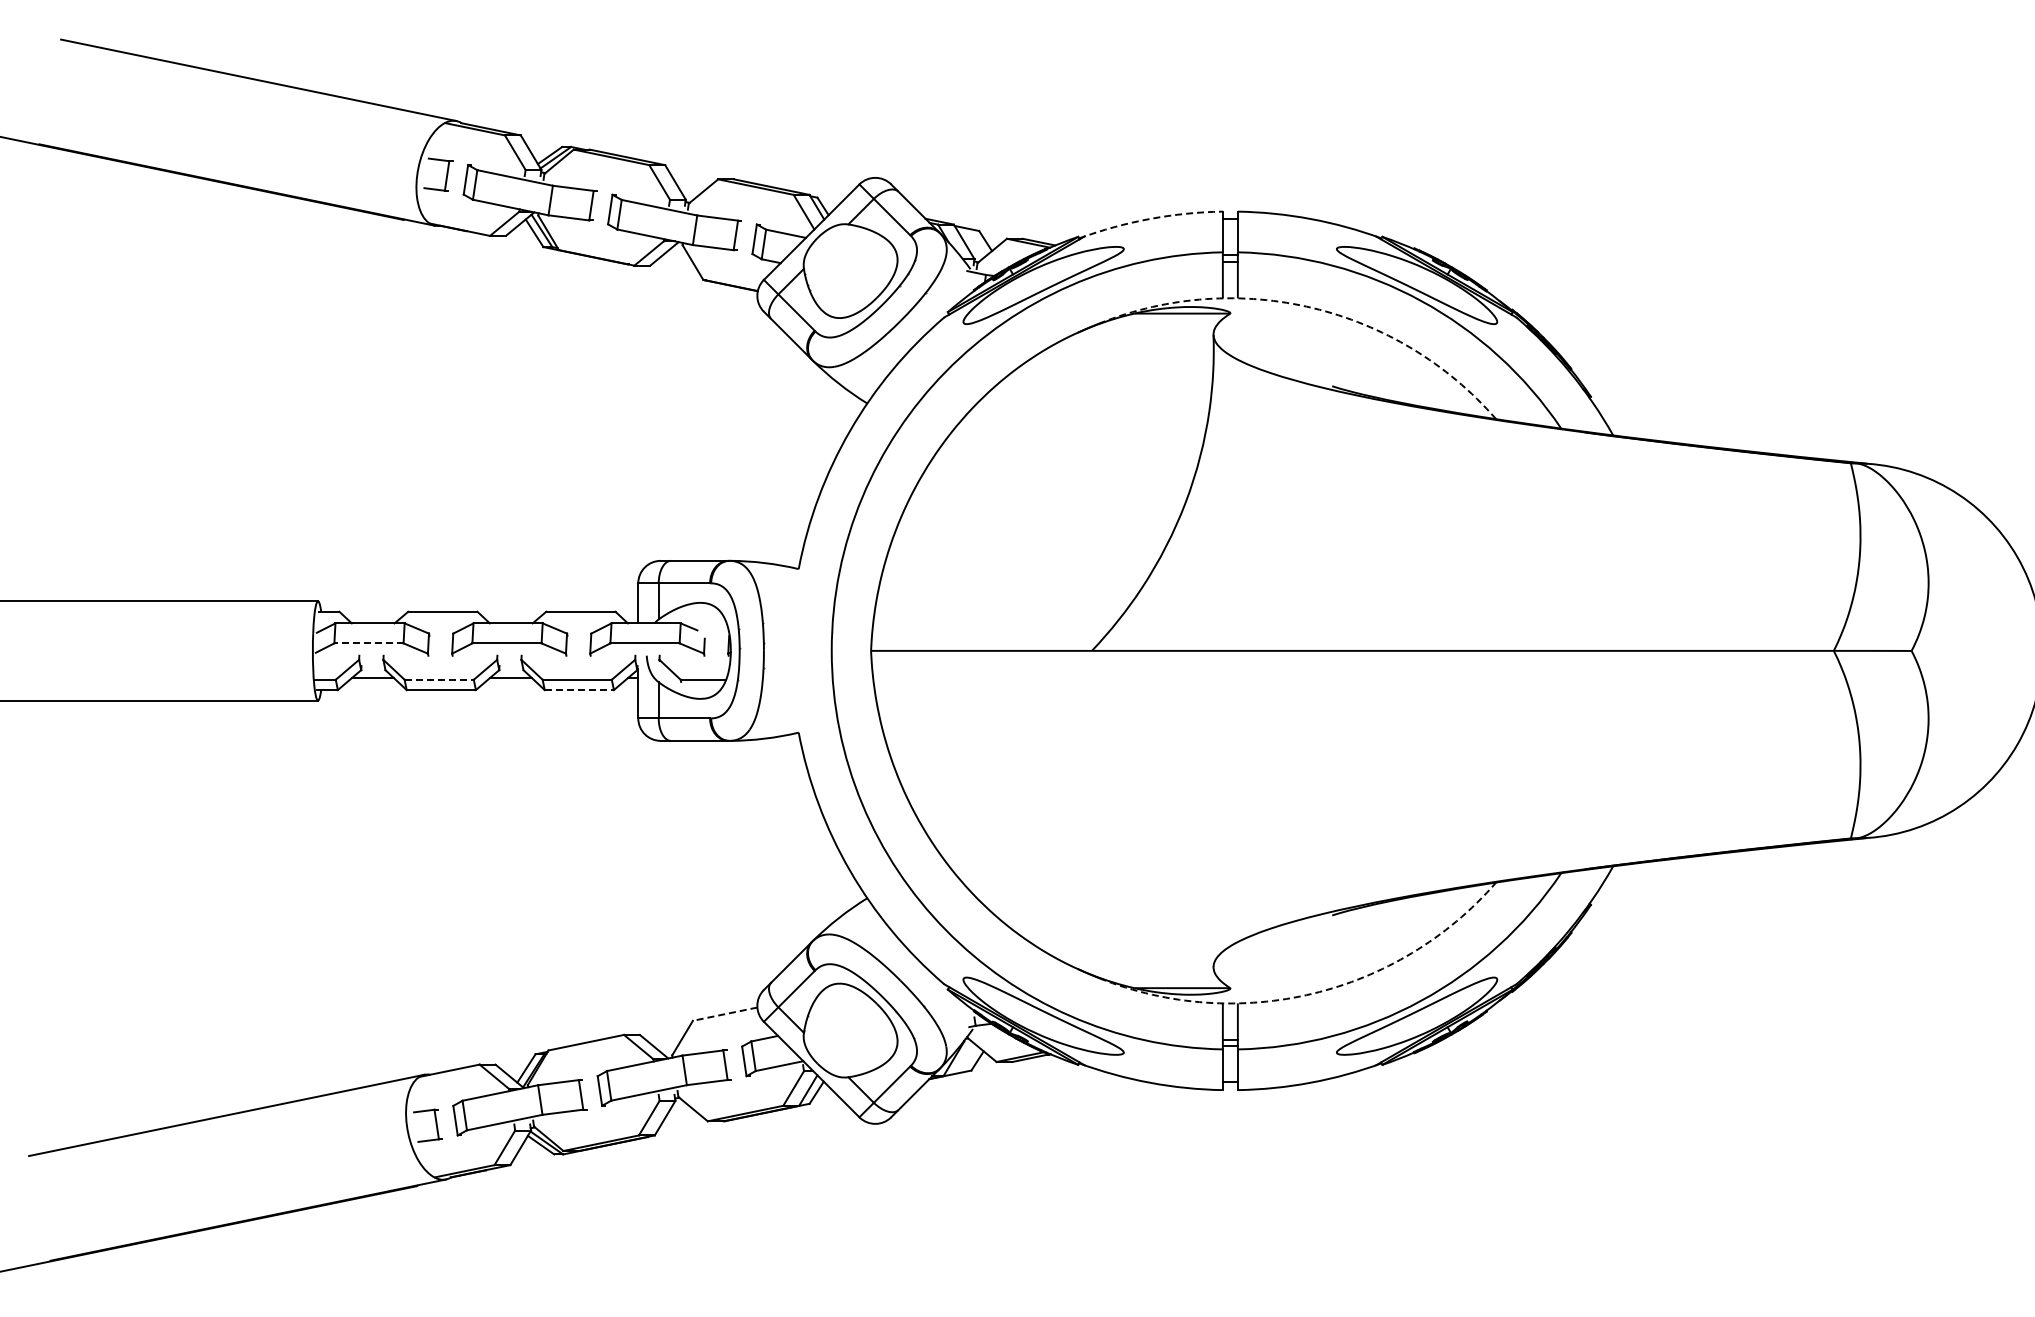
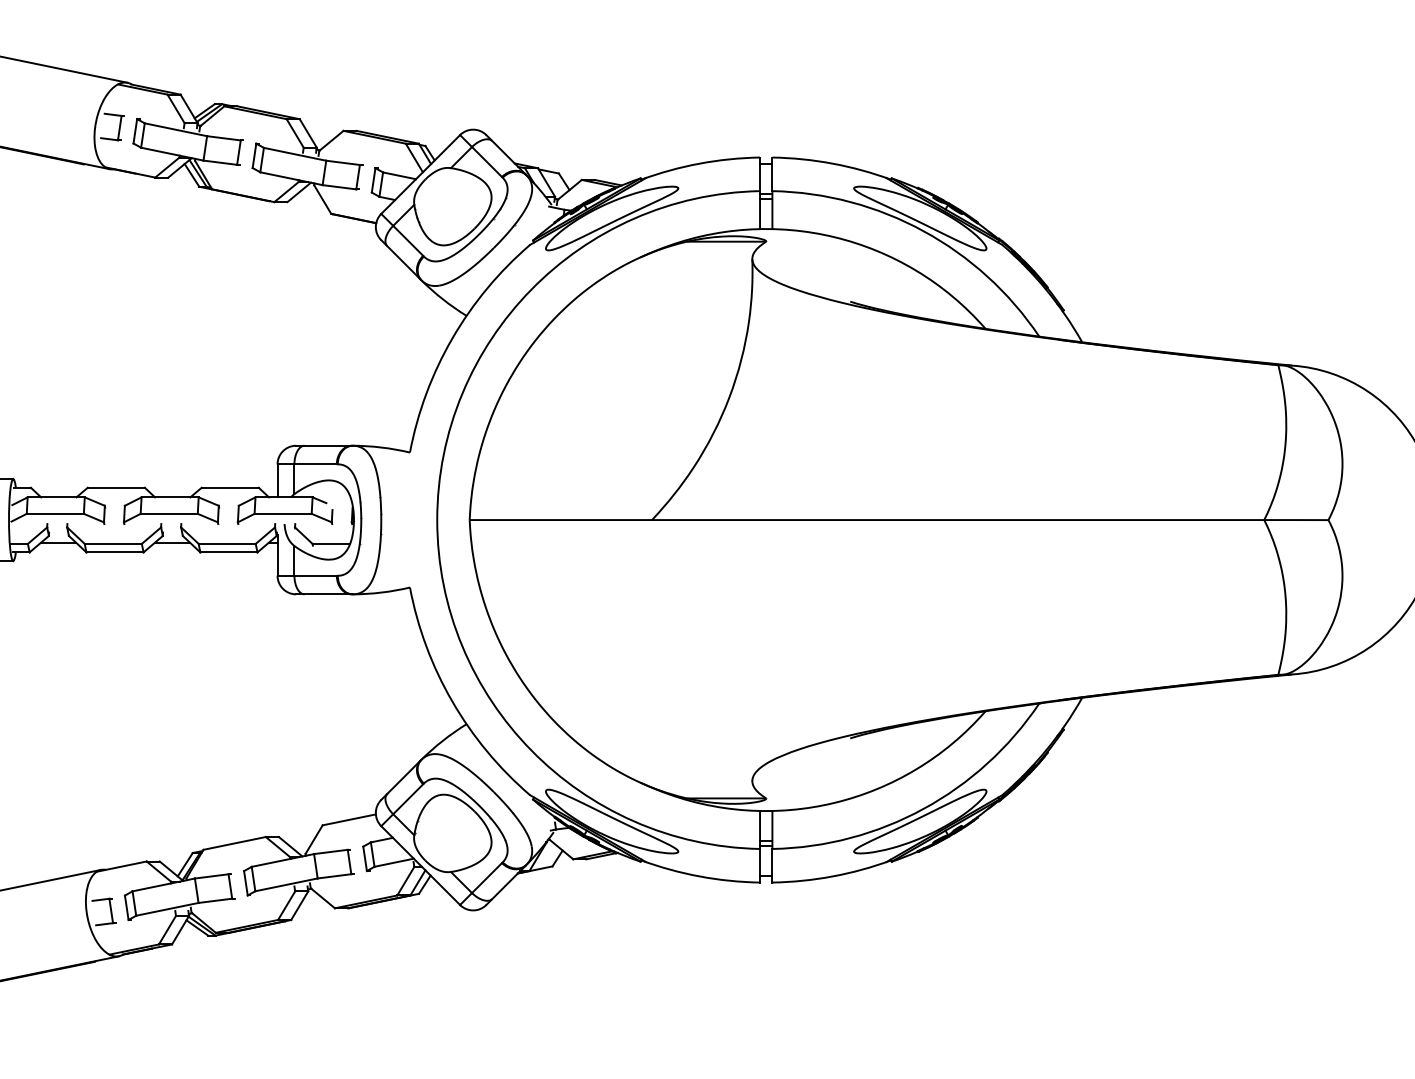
arc: (1149, 219) -> (699, 164), dashed -> solid
arc: (1313, 308) -> (834, 237), dashed -> solid
line: (368, 643) -> (54, 513), dashed -> solid
line: (439, 679) -> (113, 543), dashed -> solid
line: (579, 690) -> (229, 552), dashed -> solid
arc: (1313, 993) -> (834, 802), dashed -> solid
line: (725, 1014) -> (349, 820), dashed -> solid

